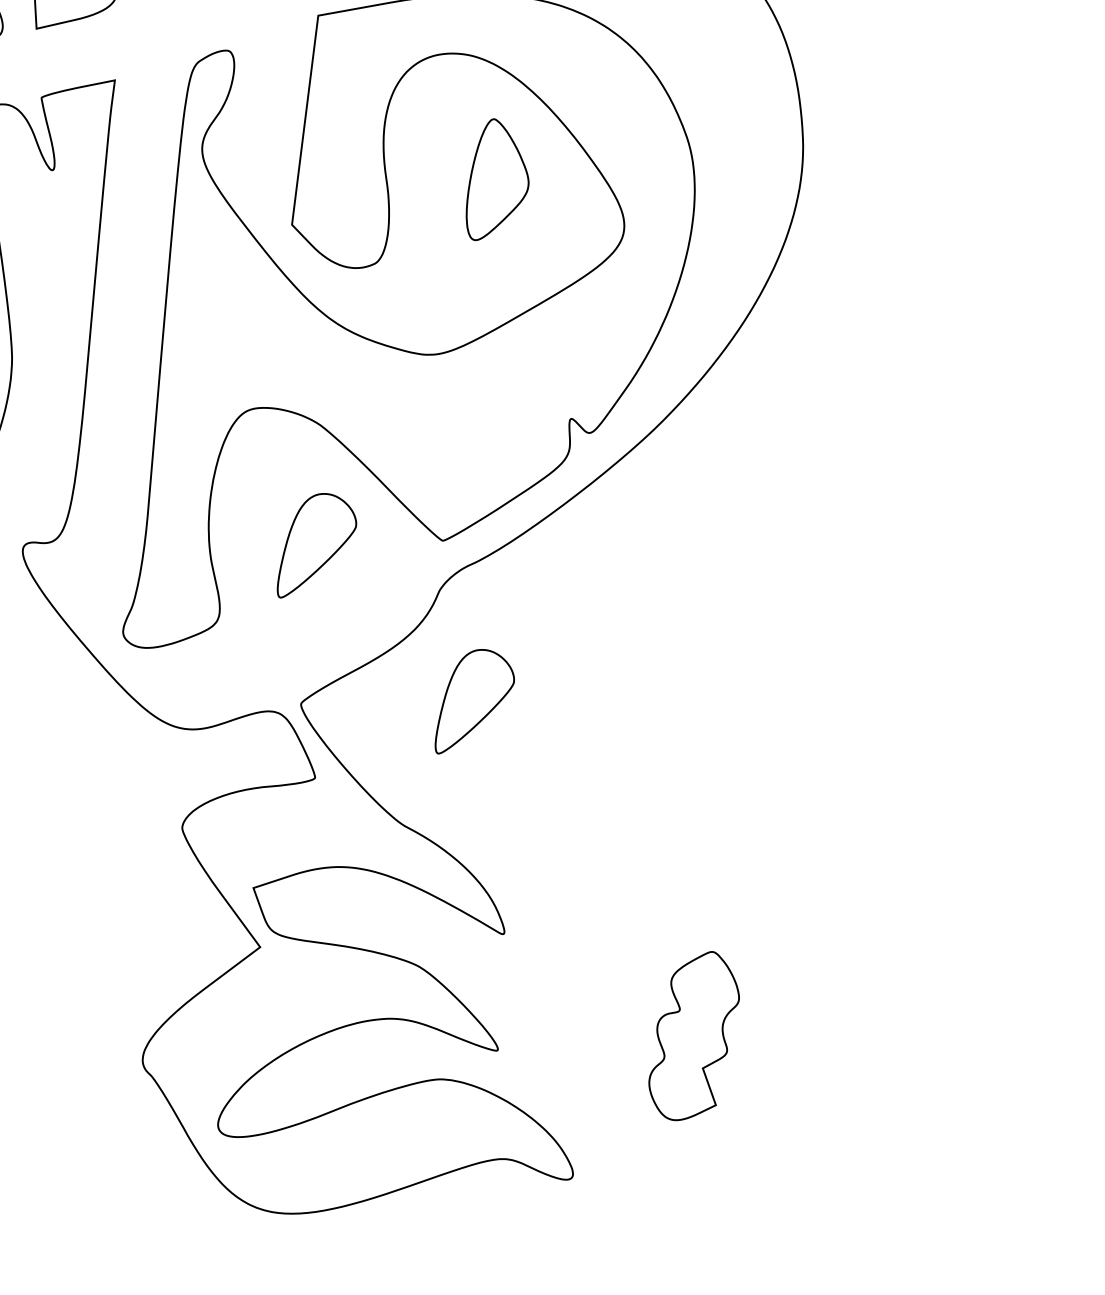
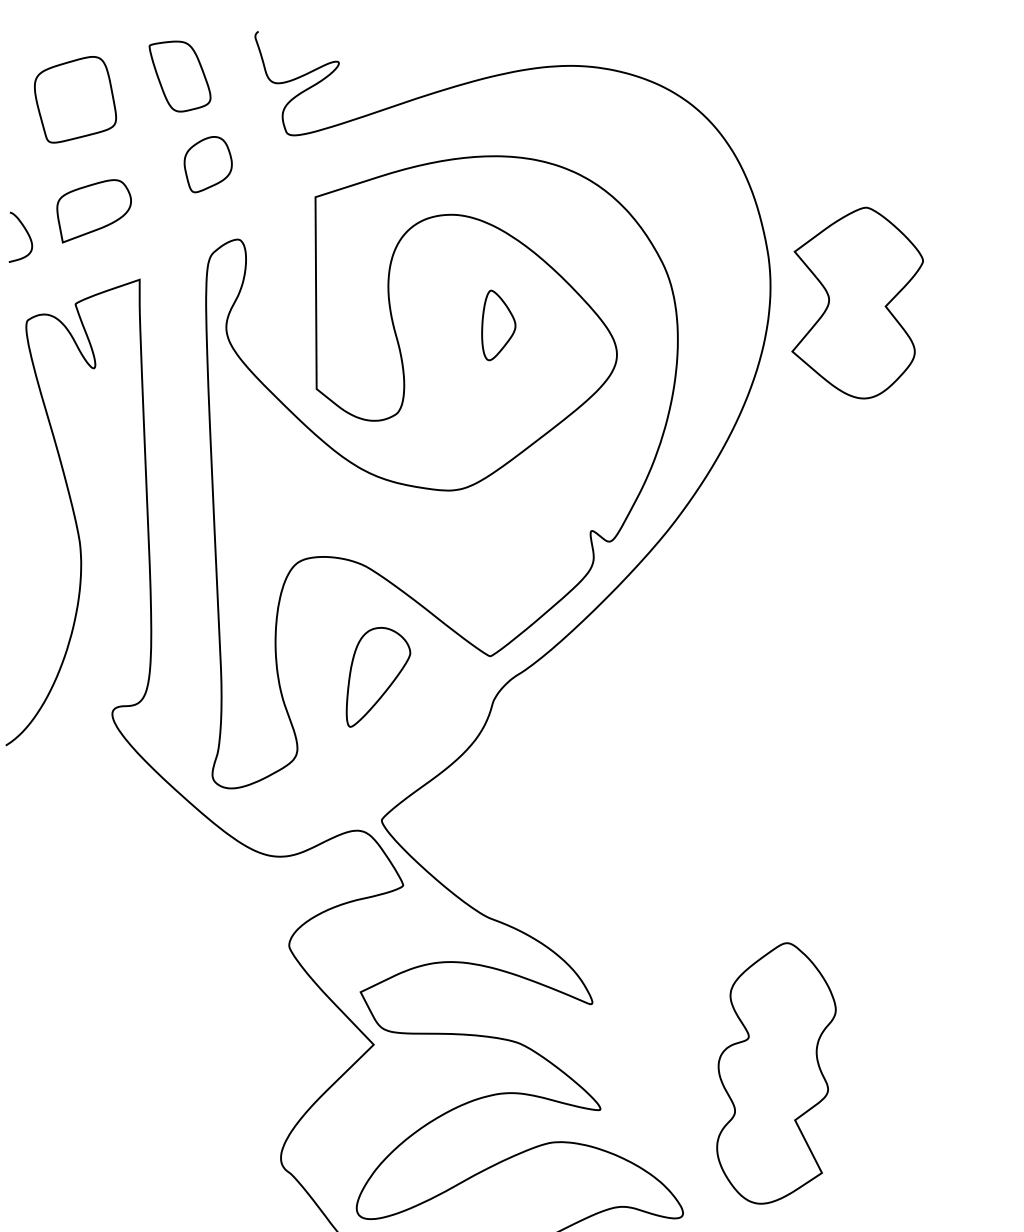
part: (499, 181) -> (498, 325), size x0.62
part: (893, 208) -> (857, 302), added
part: (475, 703) -> (539, 799), removed
part: (694, 1036) -> (776, 1073), size x1.67

